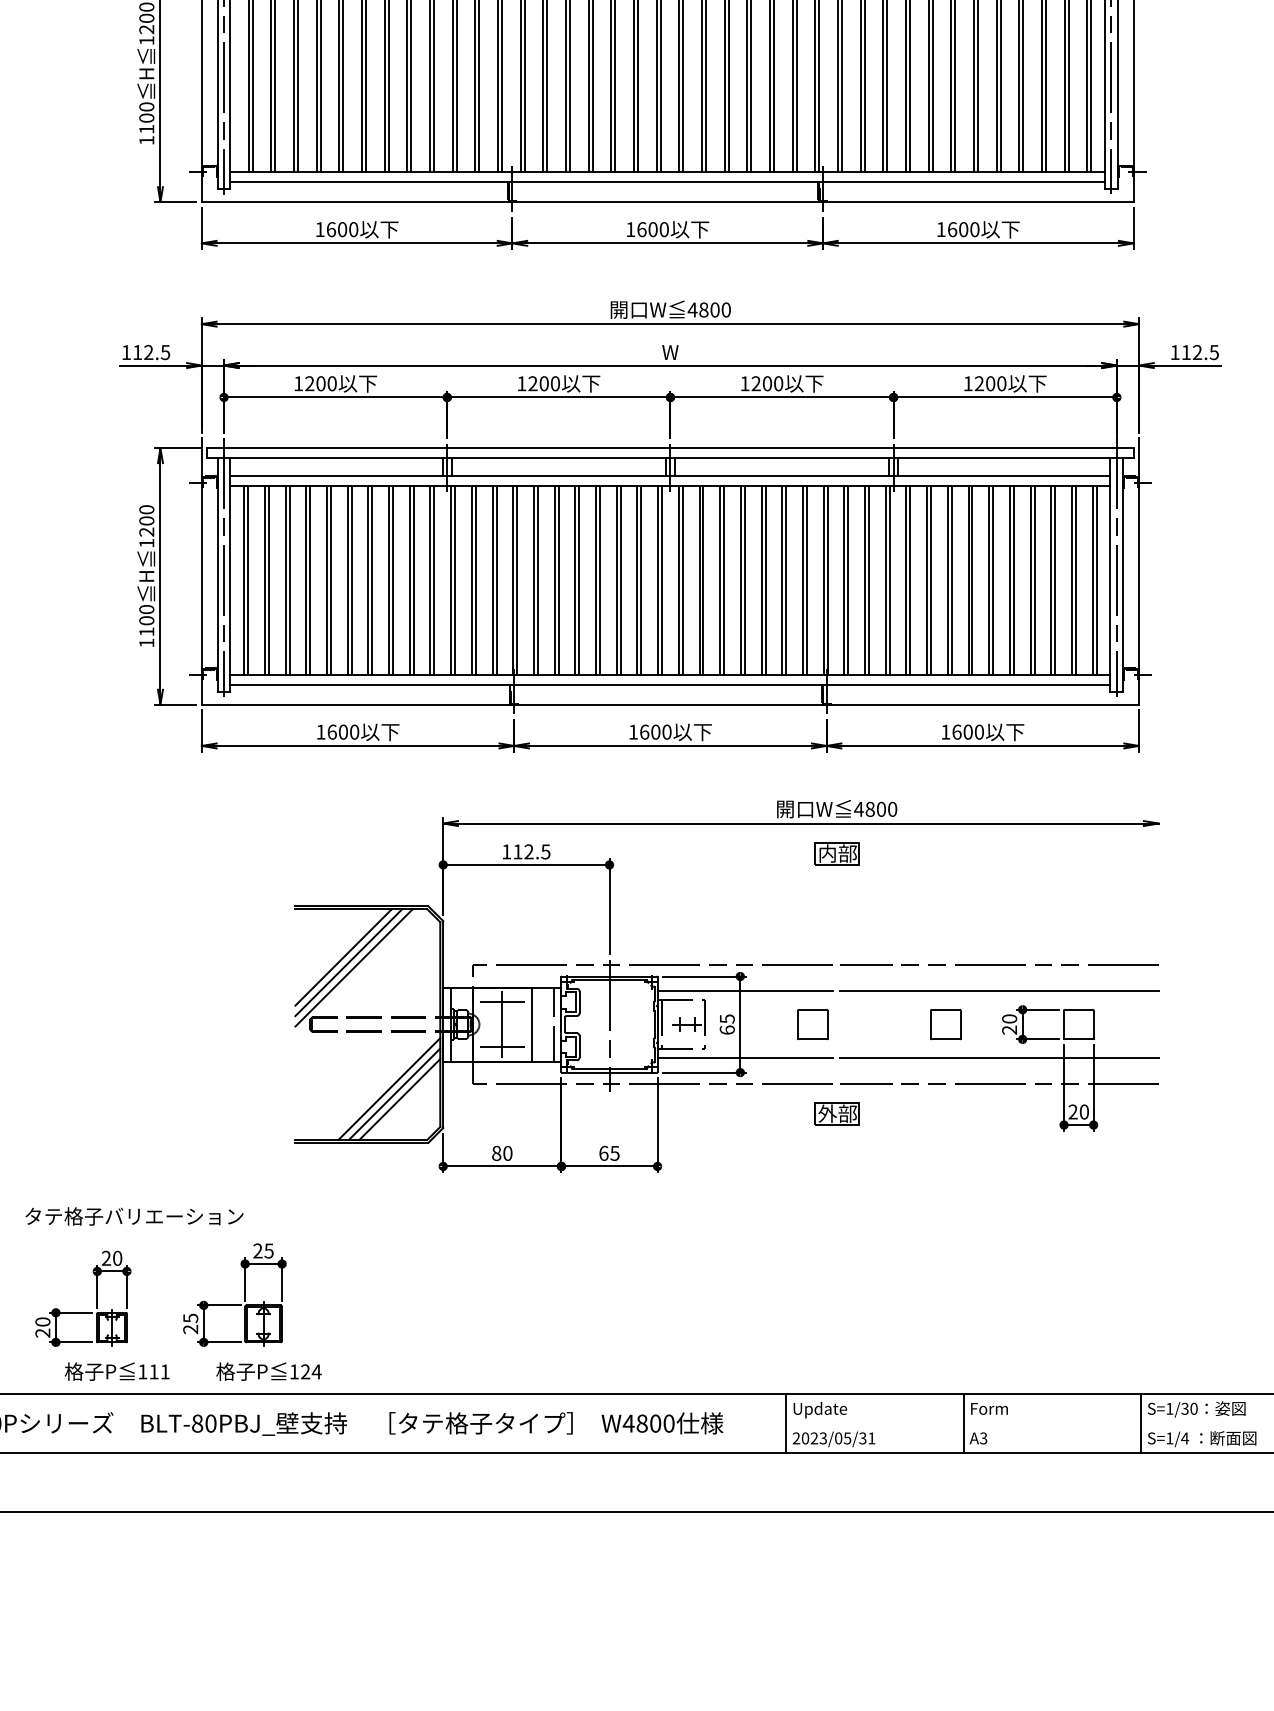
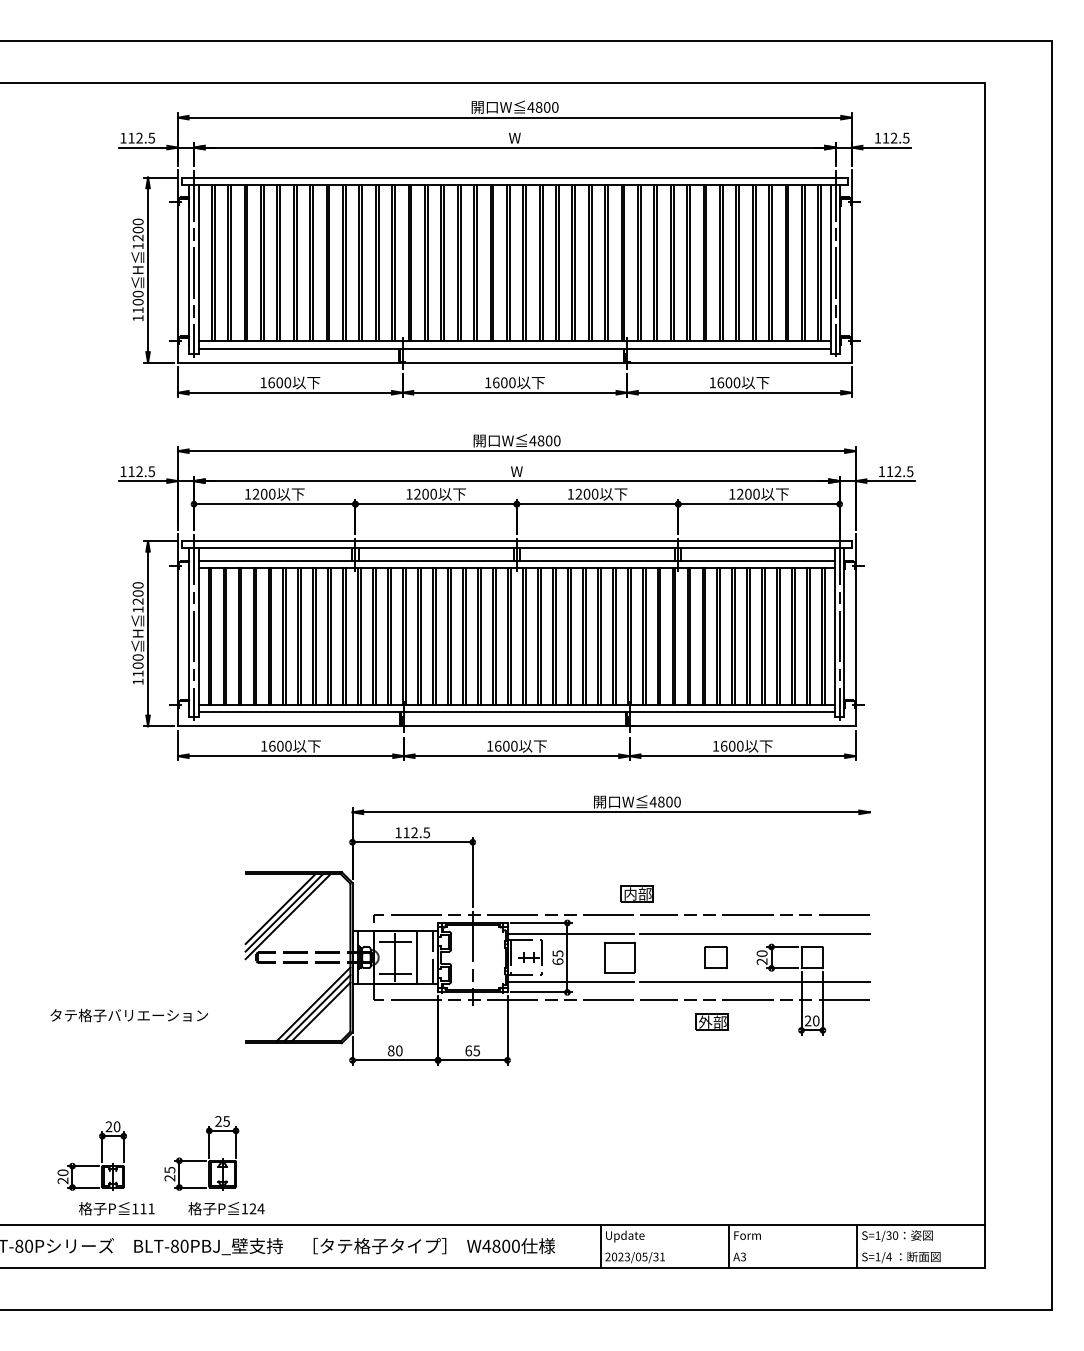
part: (835, 852) -> (636, 893), moved
part: (812, 1024) -> (619, 957), size x1.4
part: (835, 1112) -> (711, 1021), moved
text: (133, 1216) -> (128, 1015), moved

